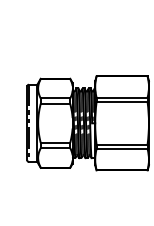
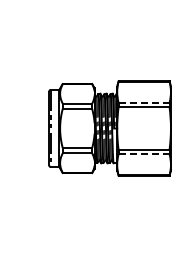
line: (122, 97) -> (144, 102), solid -> dashed
line: (122, 149) -> (144, 154), solid -> dashed

